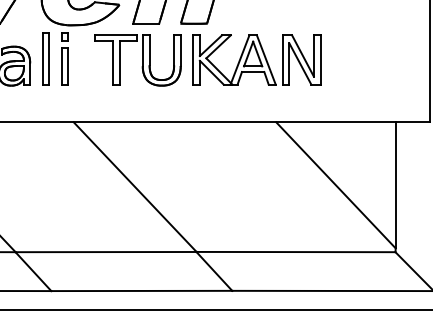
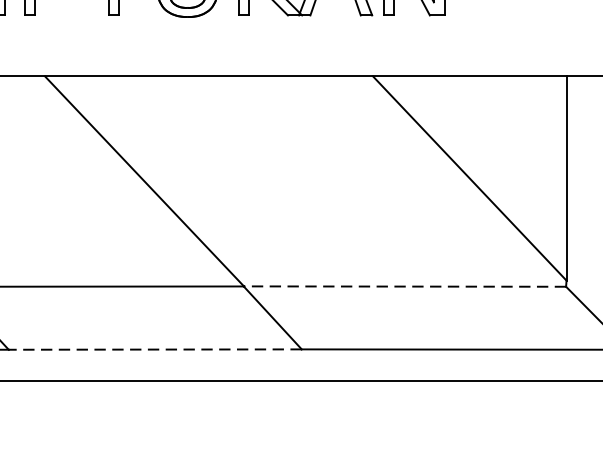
line: (295, 252) -> (404, 287), solid -> dashed
line: (141, 290) -> (154, 348), solid -> dashed

